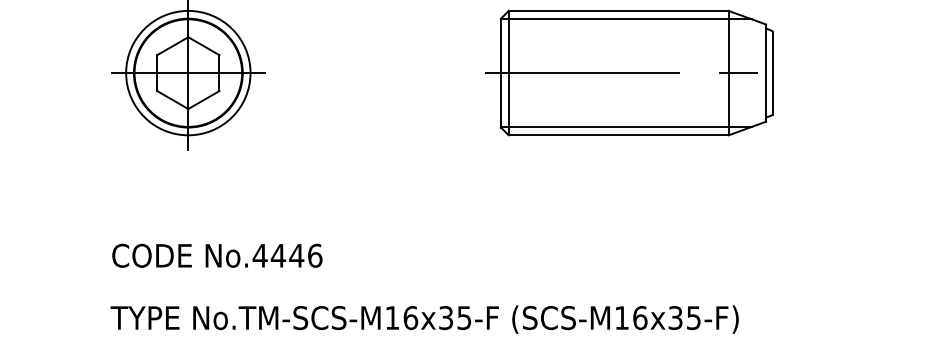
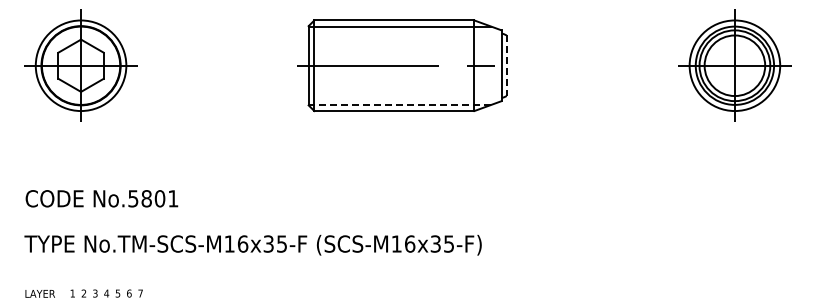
line: (772, 74) -> (506, 66), solid -> dashed
line: (625, 126) -> (399, 104), solid -> dashed
text: (286, 255) -> (152, 198), No.4446 -> No.5801

